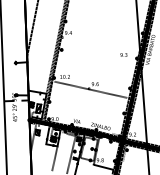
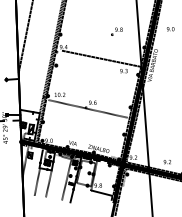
part: (117, 18) -> (116, 31), added
line: (103, 43) -> (101, 58), added
line: (44, 156) -> (37, 181), added

